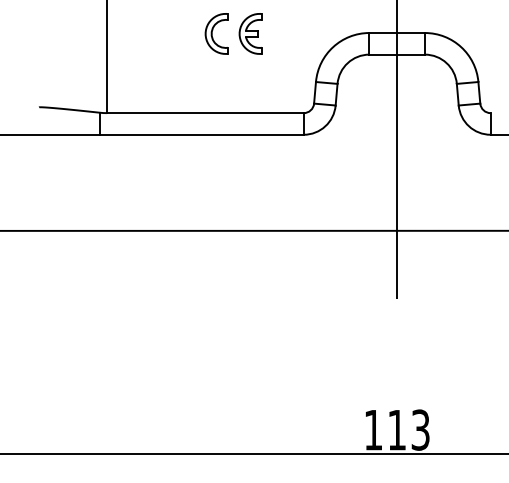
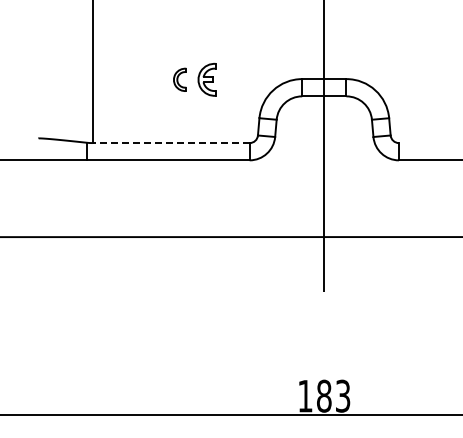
part: (215, 33) -> (179, 79), size x0.7
line: (204, 113) -> (170, 143), solid -> dashed
text: (397, 429) -> (324, 395), 113 -> 183

